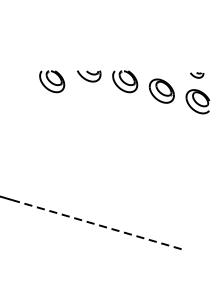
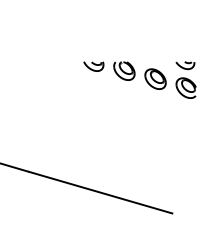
part: (197, 75) -> (185, 65), size x1.67
part: (52, 80) -> (62, 70), removed
line: (97, 224) -> (100, 192), dashed -> solid

